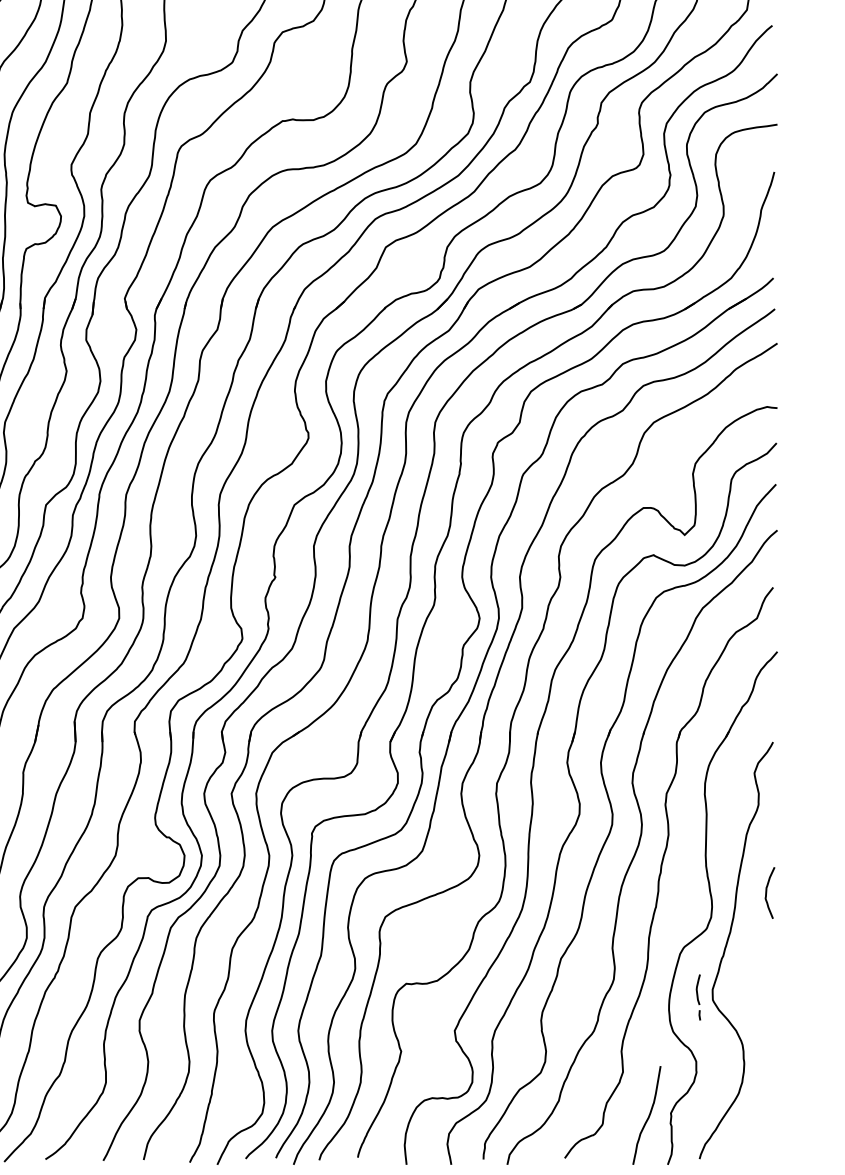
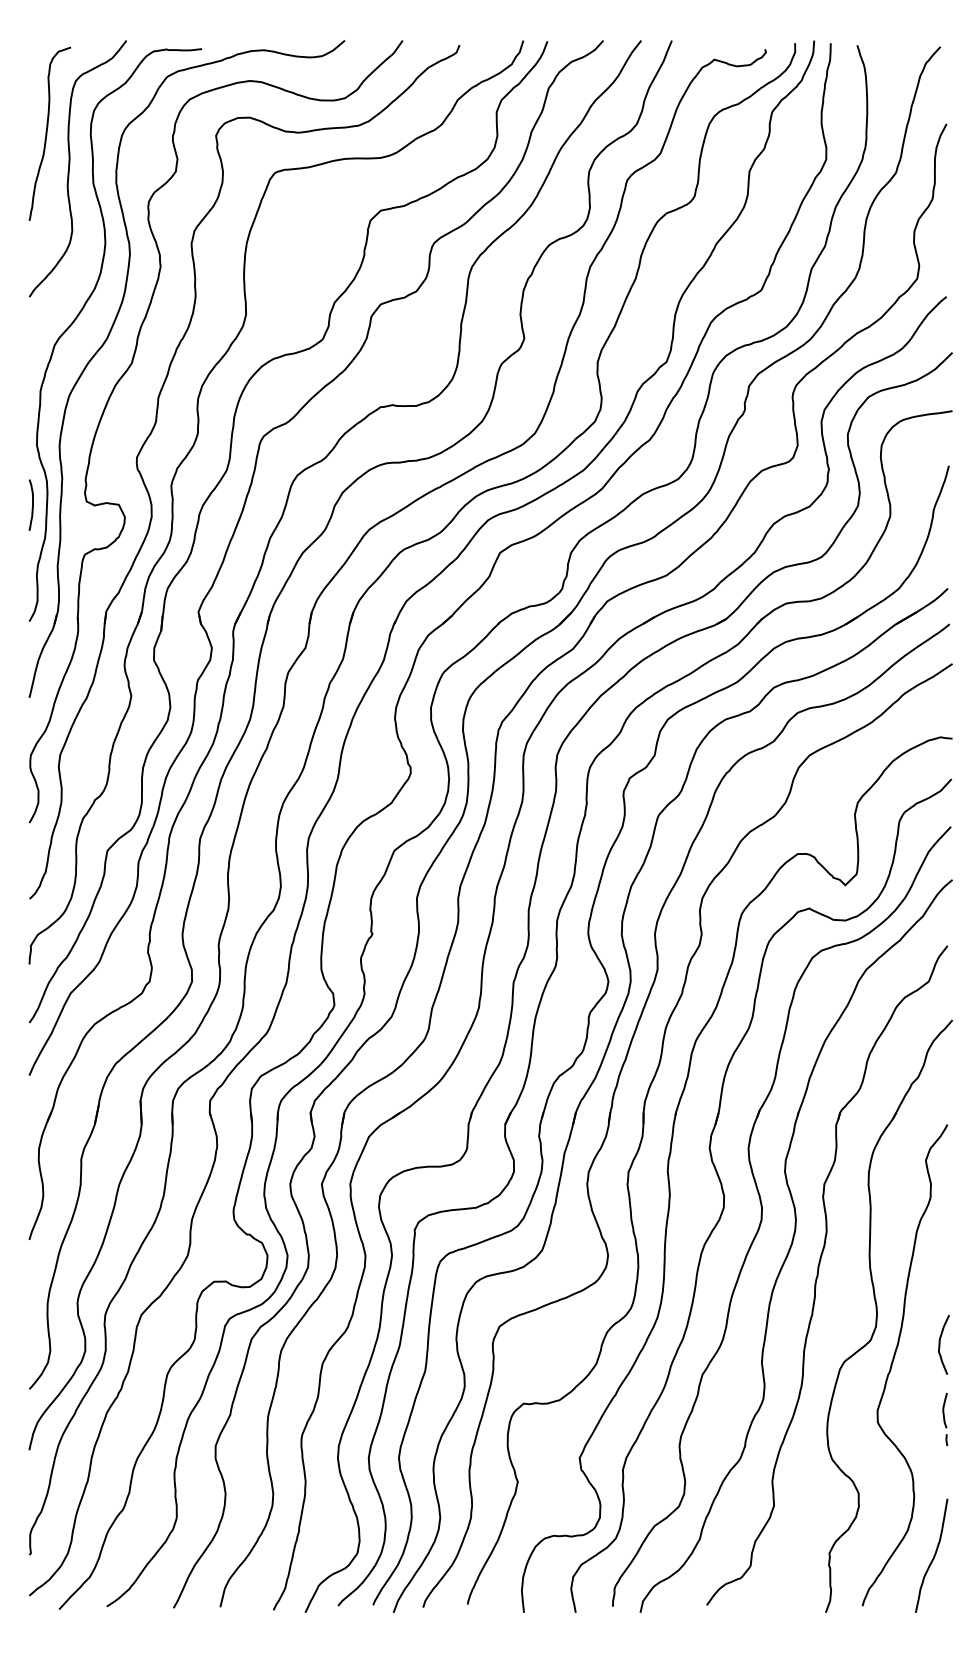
curve: (767, 892) -> (940, 1344), moved
part: (698, 997) -> (945, 1419), moved
curve: (648, 1115) -> (933, 1555), moved

